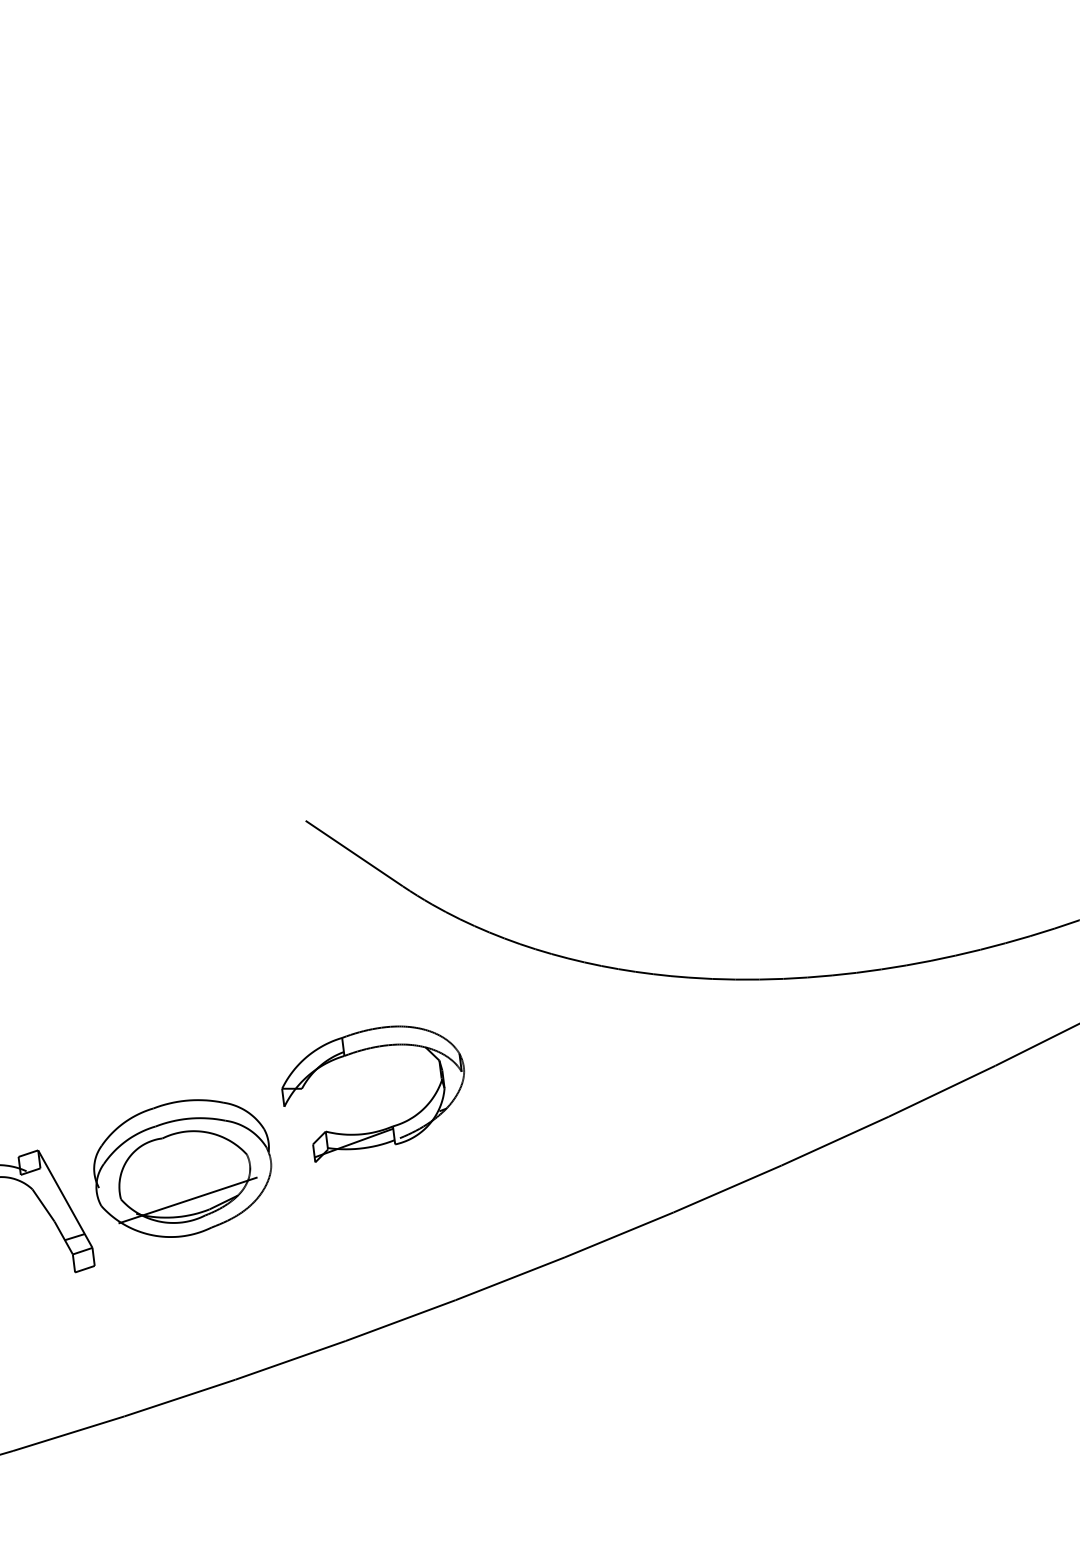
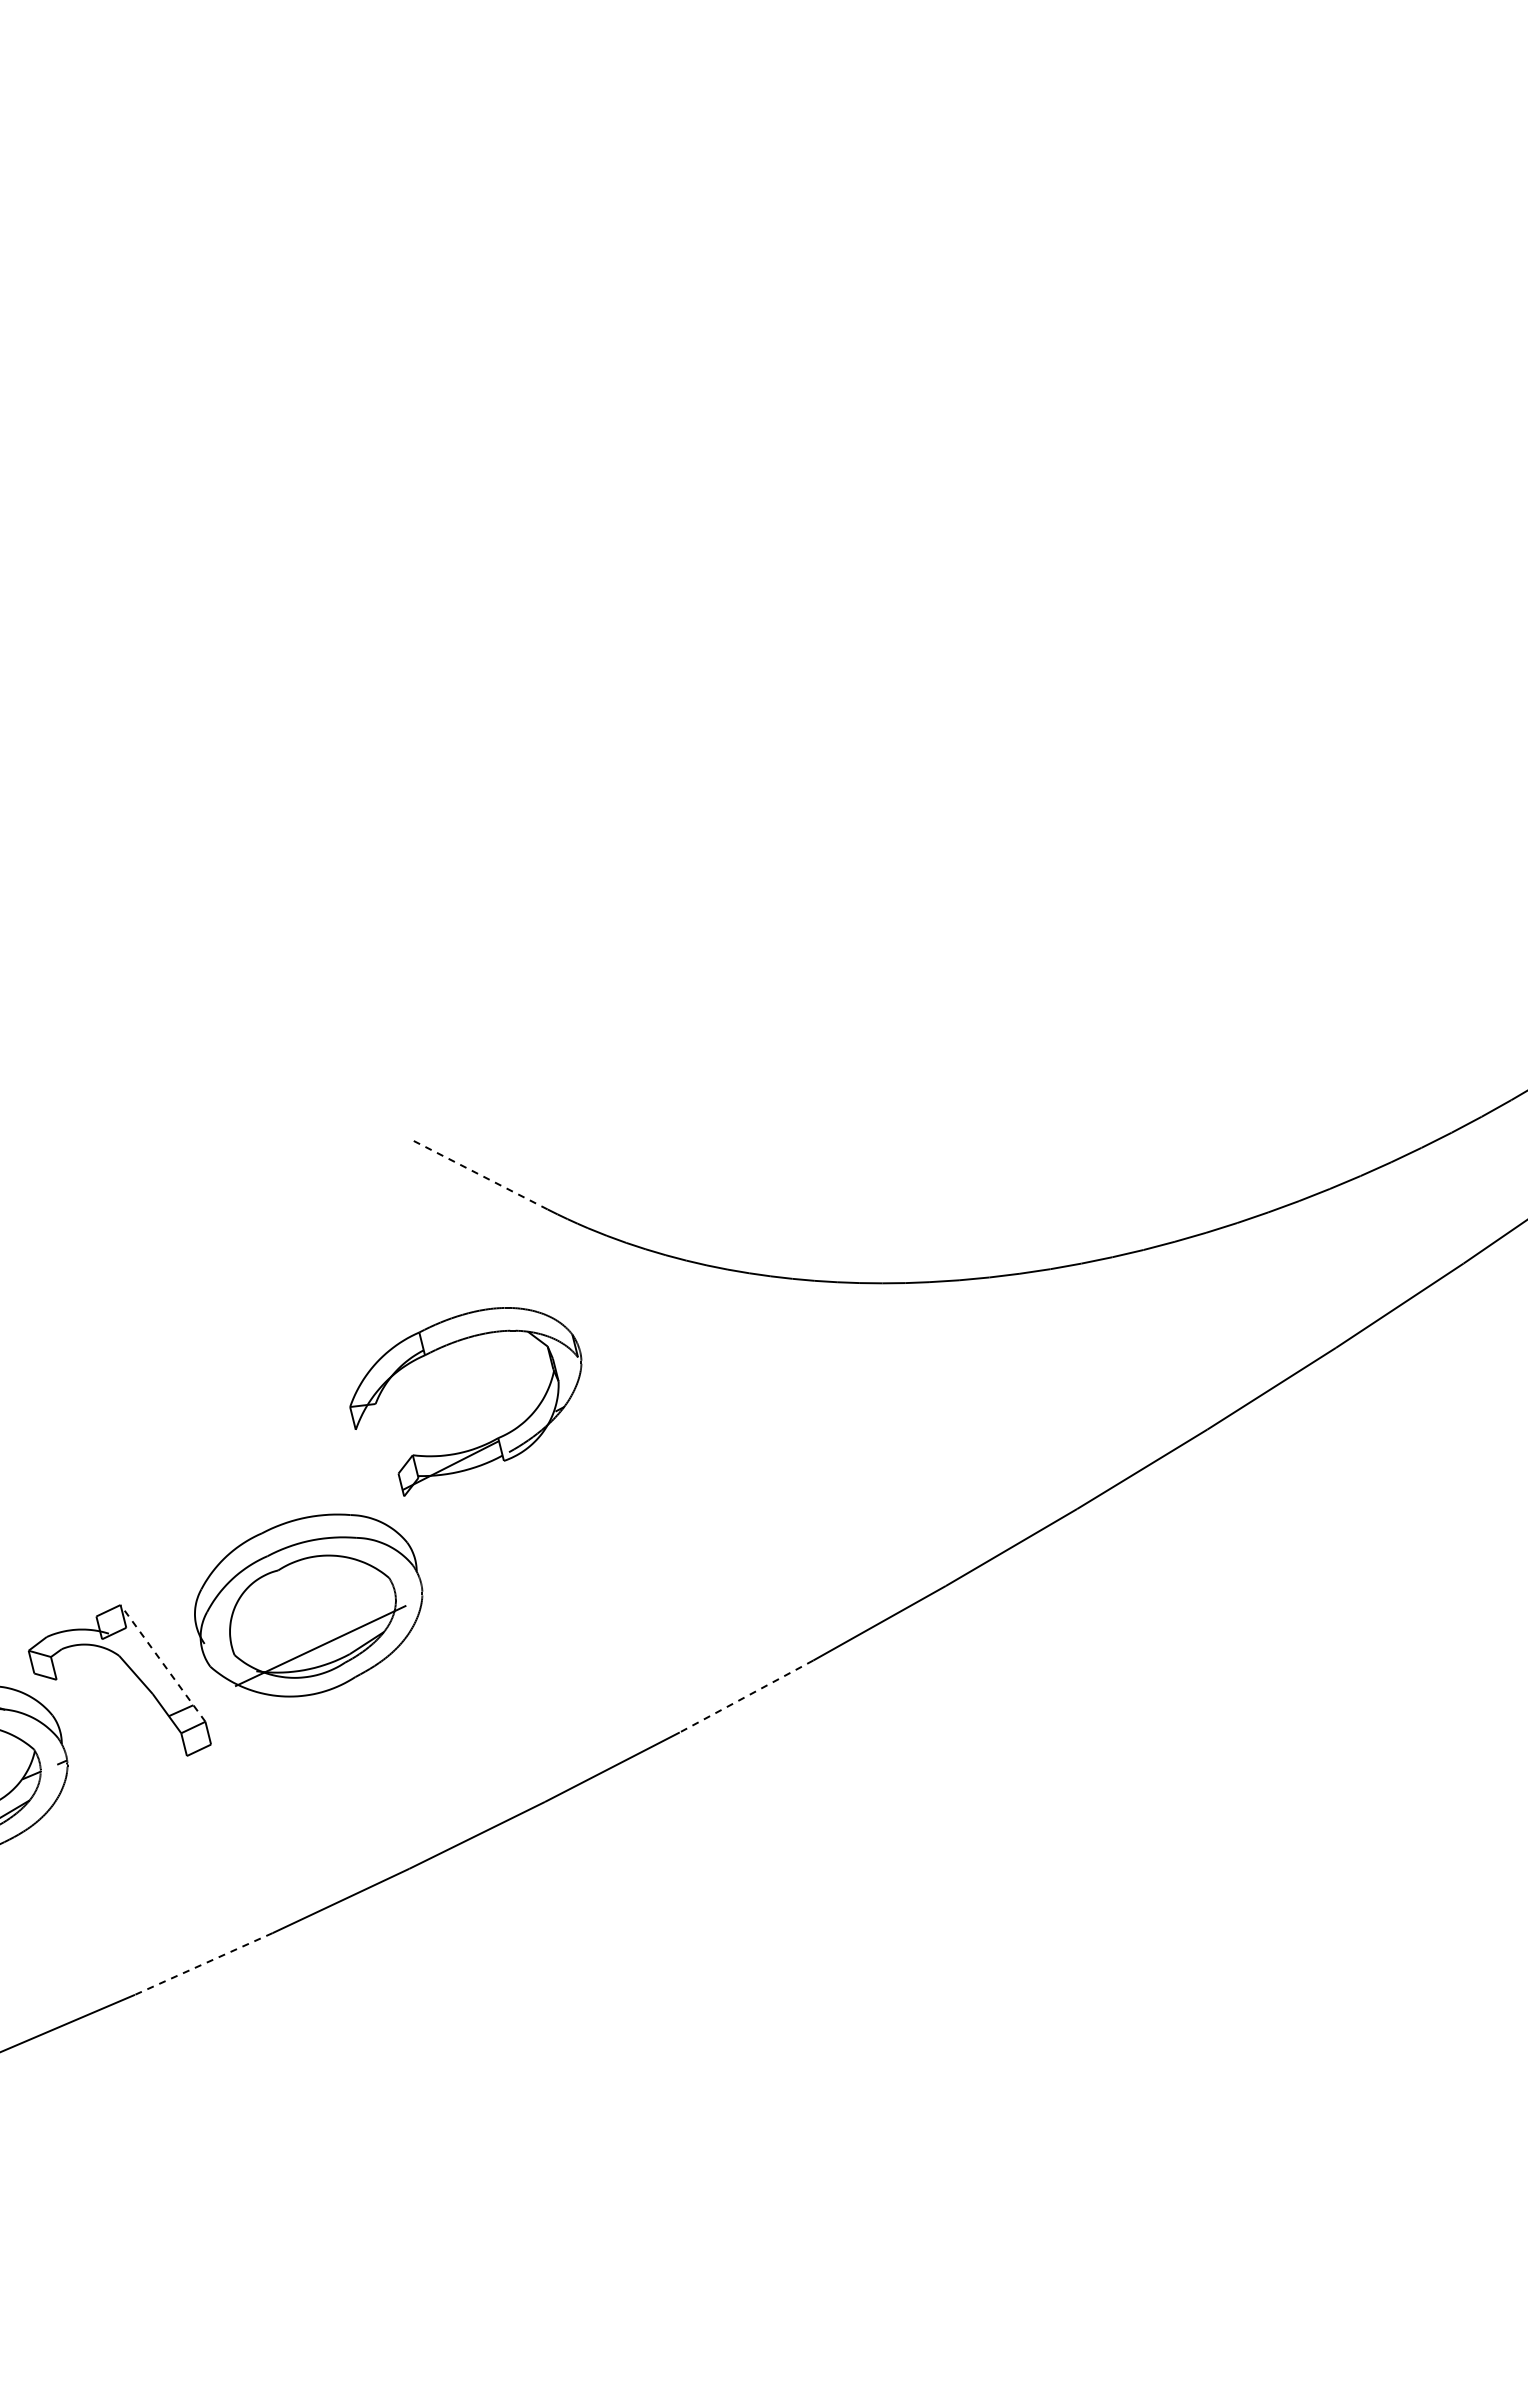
line: (354, 853) -> (480, 1174), solid -> dashed
part: (380, 1129) -> (482, 1444), moved
line: (64, 1199) -> (162, 1663), solid -> dashed
line: (510, 1278) -> (746, 1696), solid -> dashed
line: (68, 1434) -> (203, 1964), solid -> dashed

